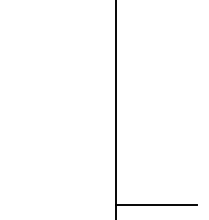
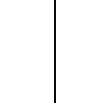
line: (156, 203) -> (73, 95), removed

